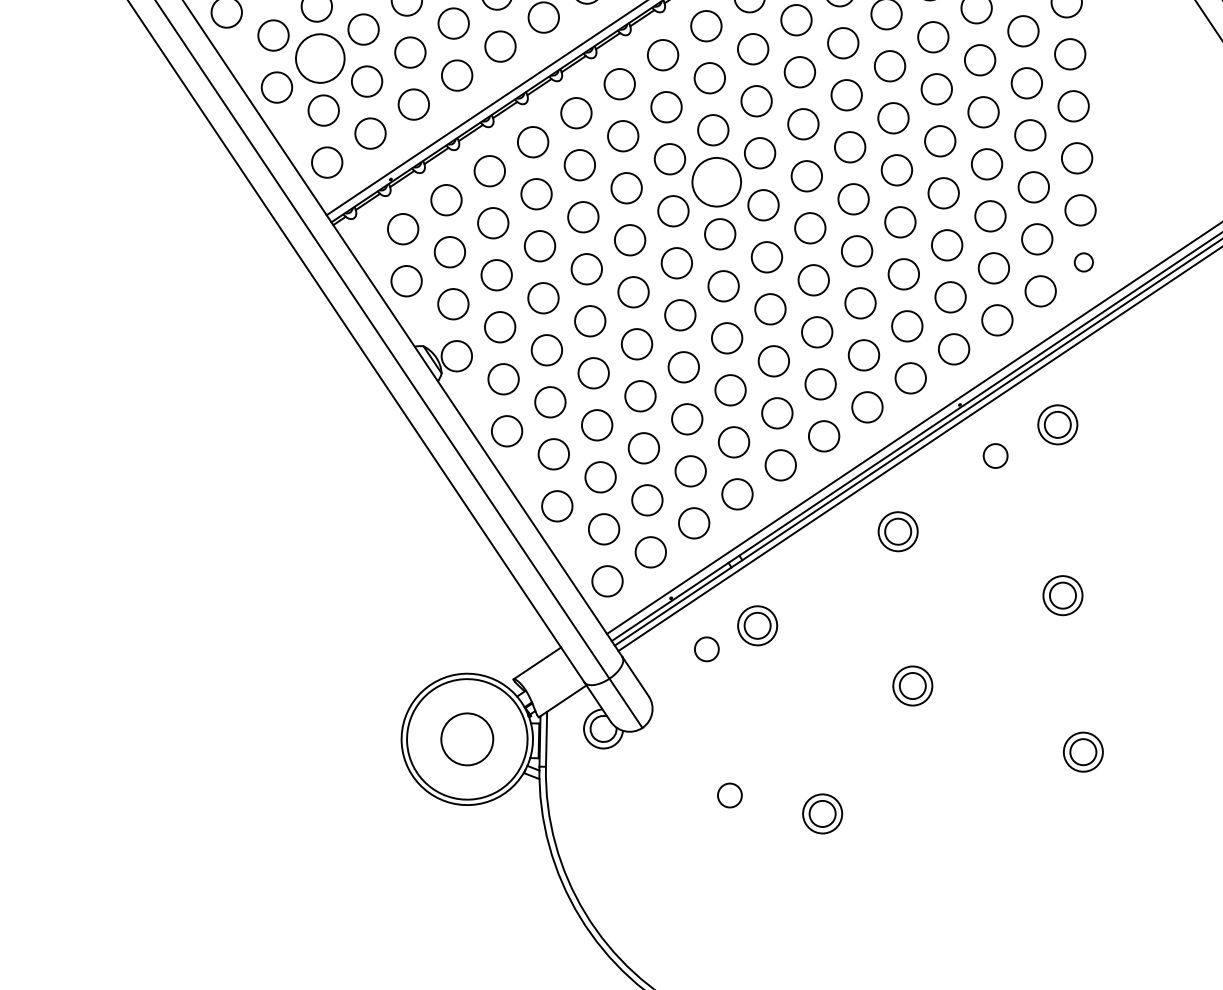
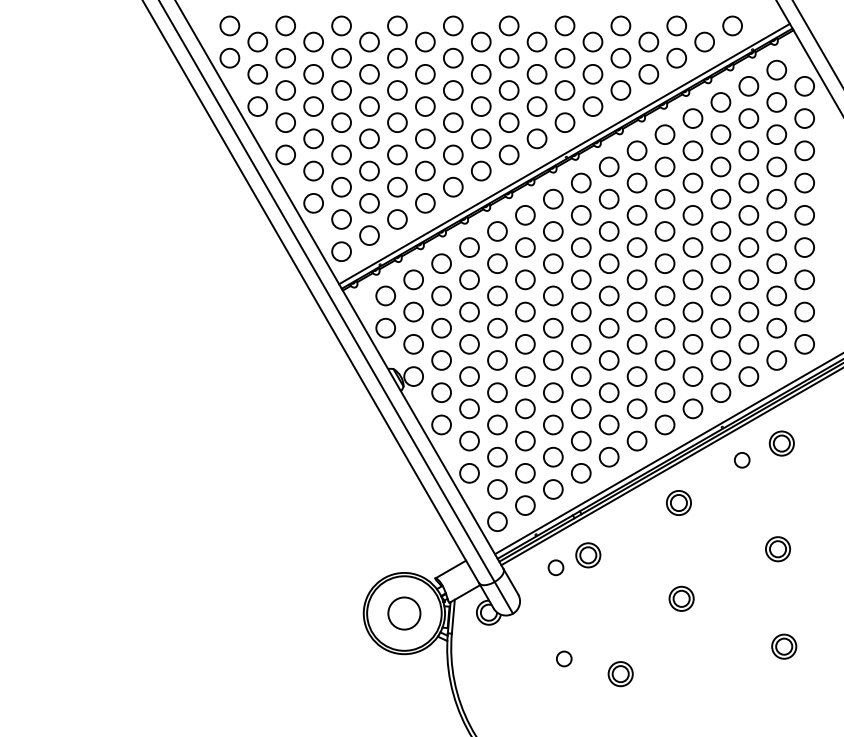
circle: (320, 57) -> (341, 186), size x0.62
circle: (715, 181) -> (580, 279), size x0.62
circle: (1083, 262) -> (804, 344), size x1.67

